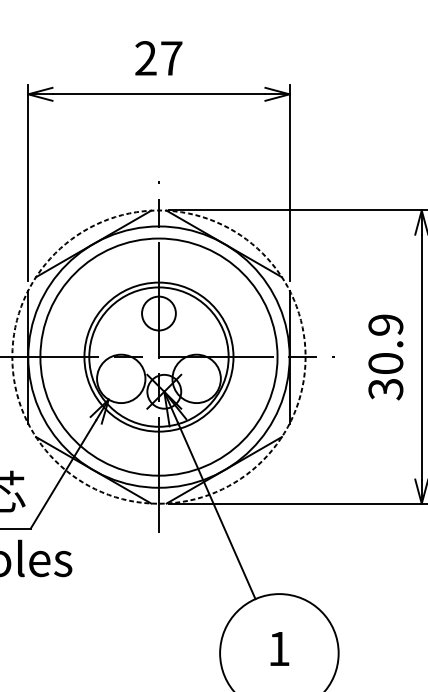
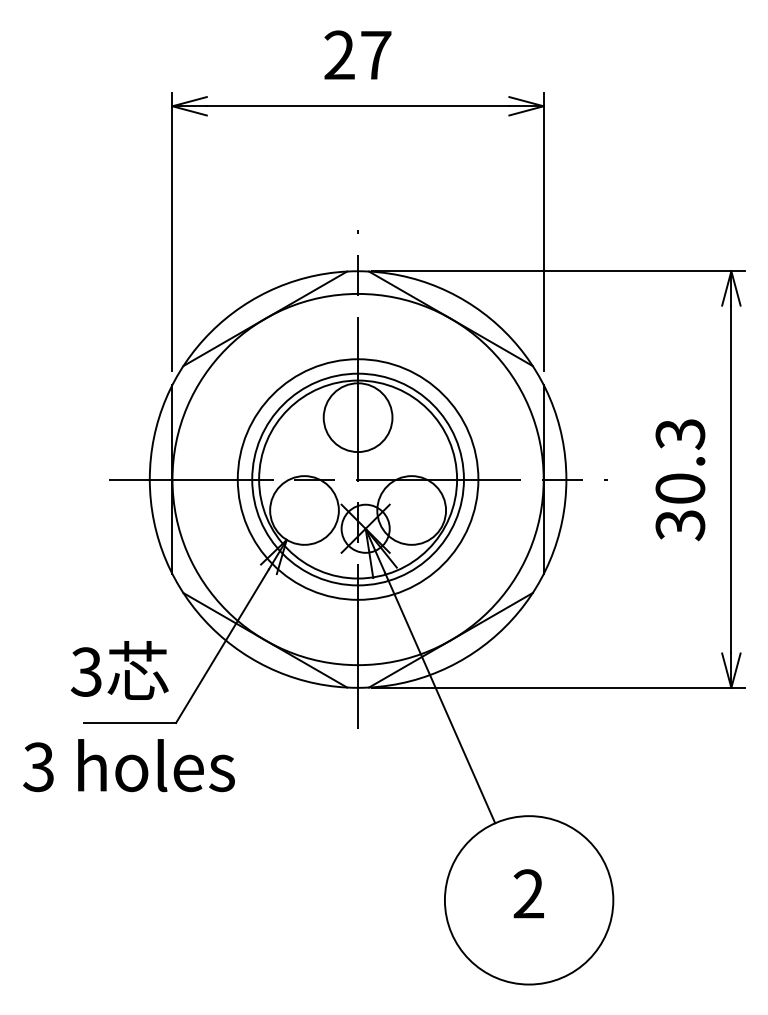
circle: (158, 313) -> (357, 417), size x1.43
text: (385, 325) -> (680, 434), 30.9 -> 30.3
circle: (158, 357) -> (357, 479), dashed -> solid
circle: (158, 357) -> (357, 479), size x0.71
text: (278, 648) -> (528, 893), 1 -> 2

